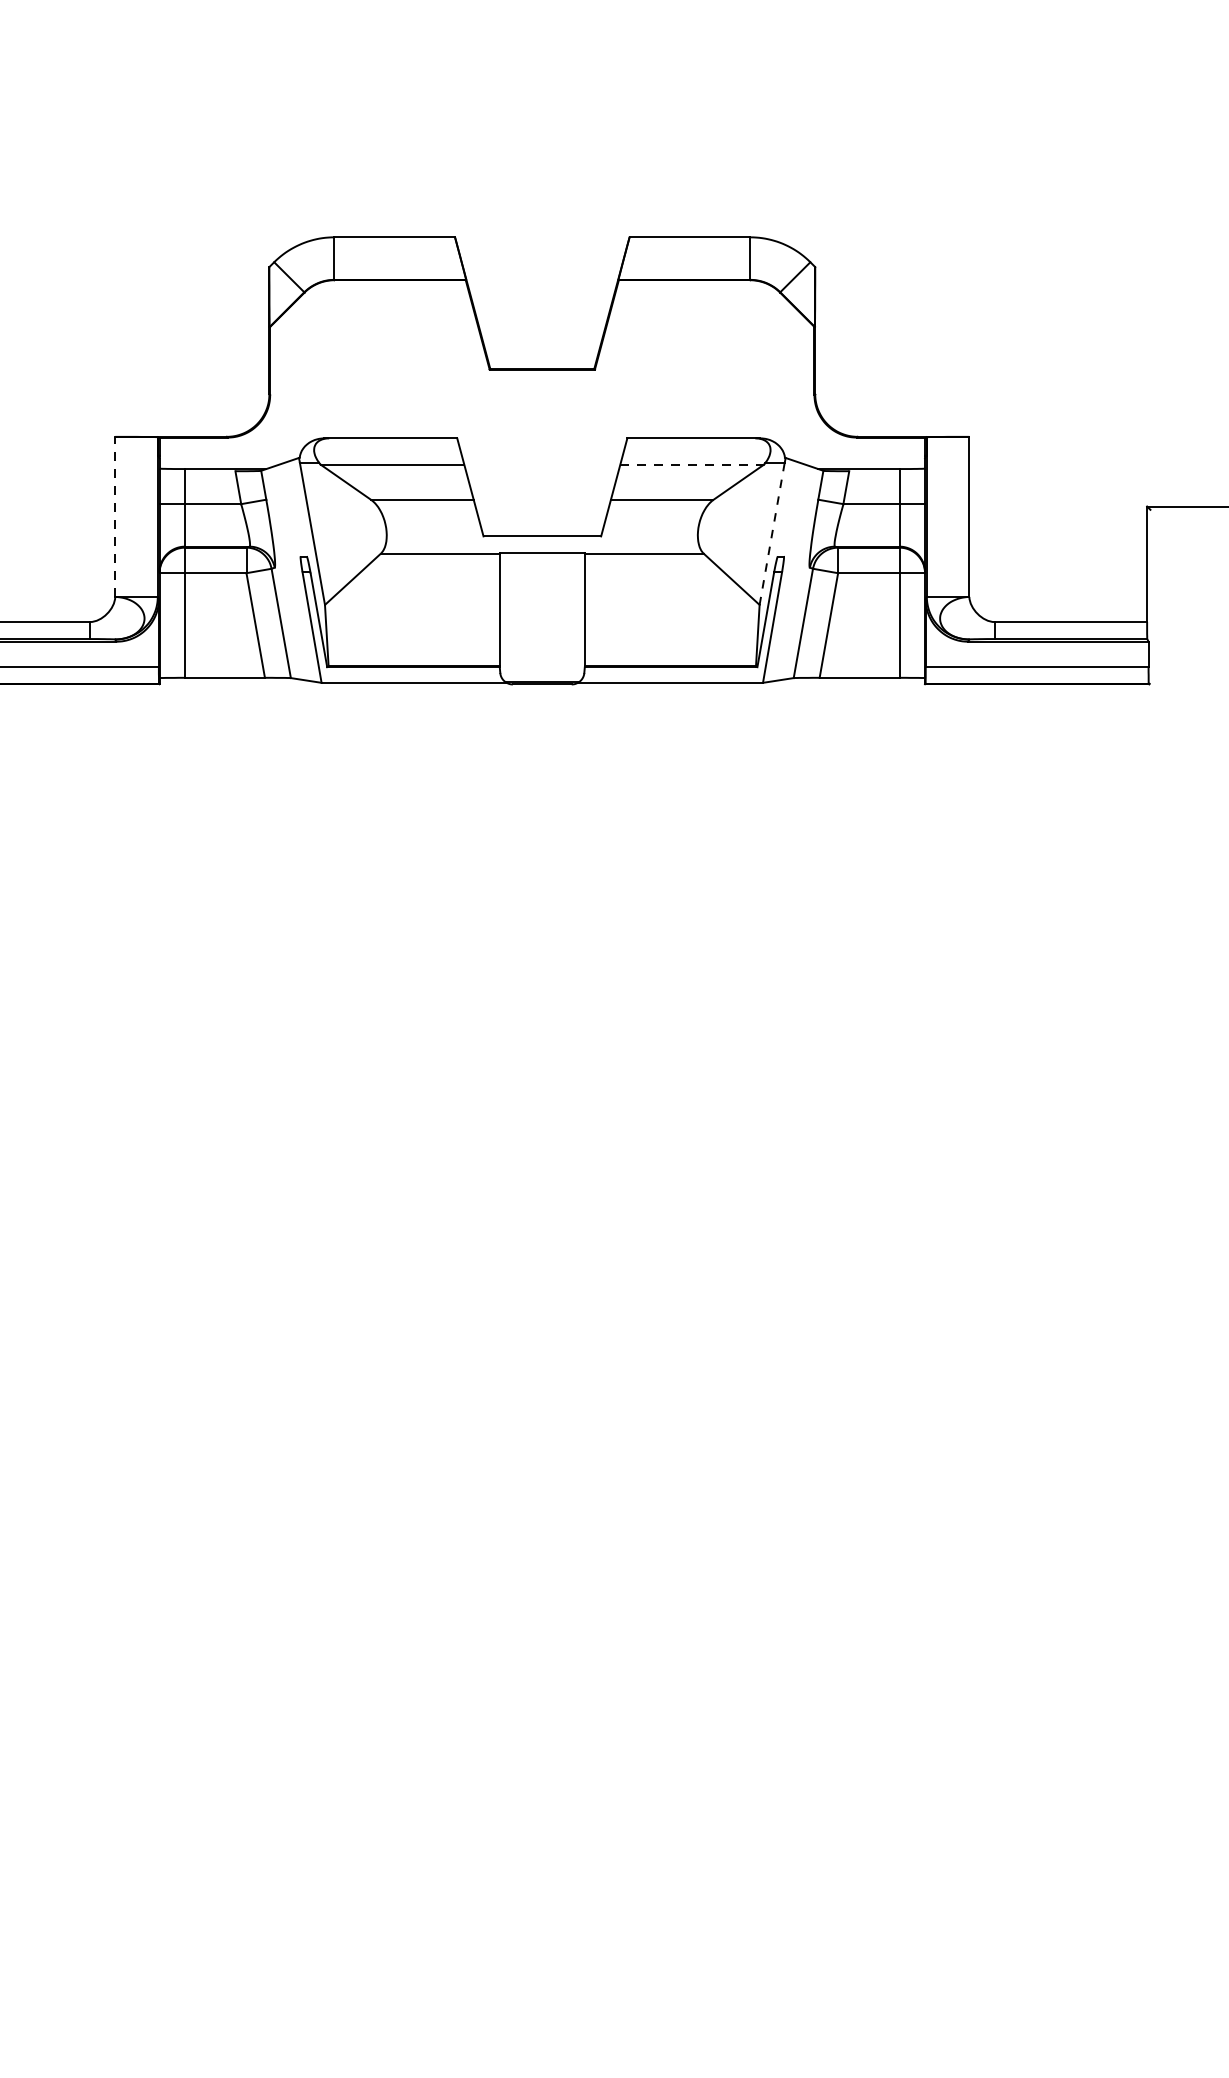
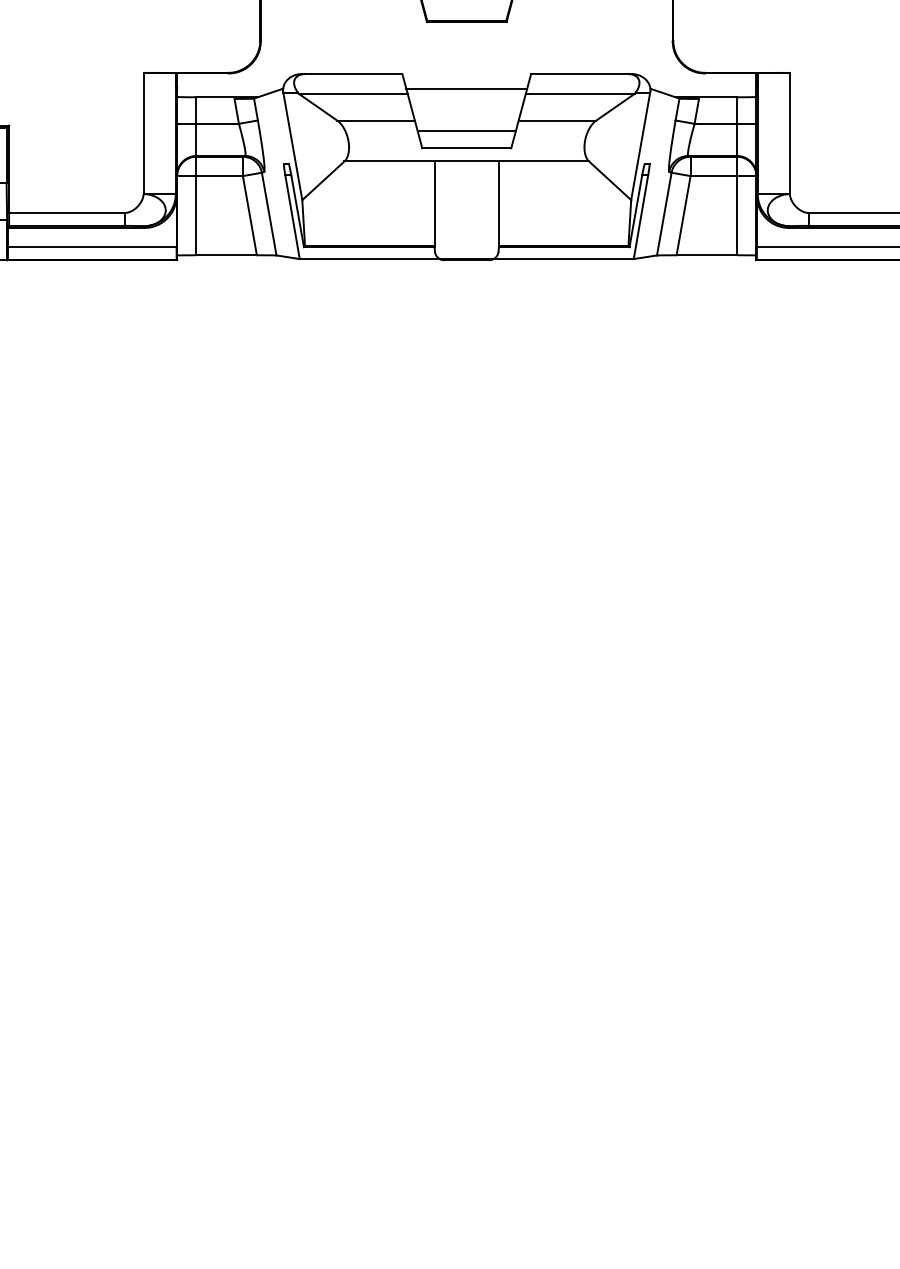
line: (542, 457) -> (466, 88), added
line: (692, 464) -> (580, 93), dashed -> solid
line: (542, 514) -> (466, 131), added
line: (115, 516) -> (143, 133), dashed -> solid
line: (772, 534) -> (640, 146), dashed -> solid

